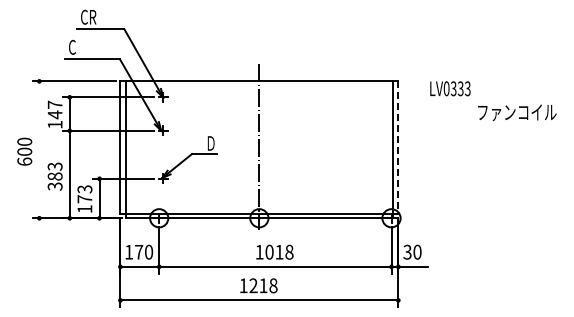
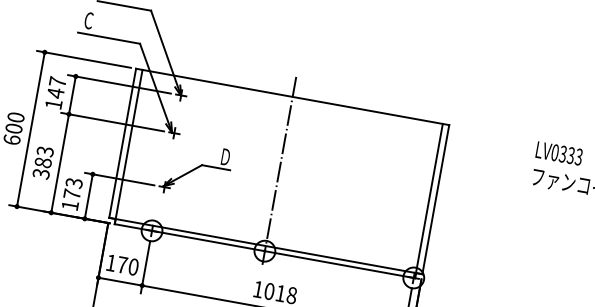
text: (450, 88) -> (559, 153), moved
line: (398, 148) -> (435, 200), dashed -> solid
line: (39, 149) -> (31, 129), added

